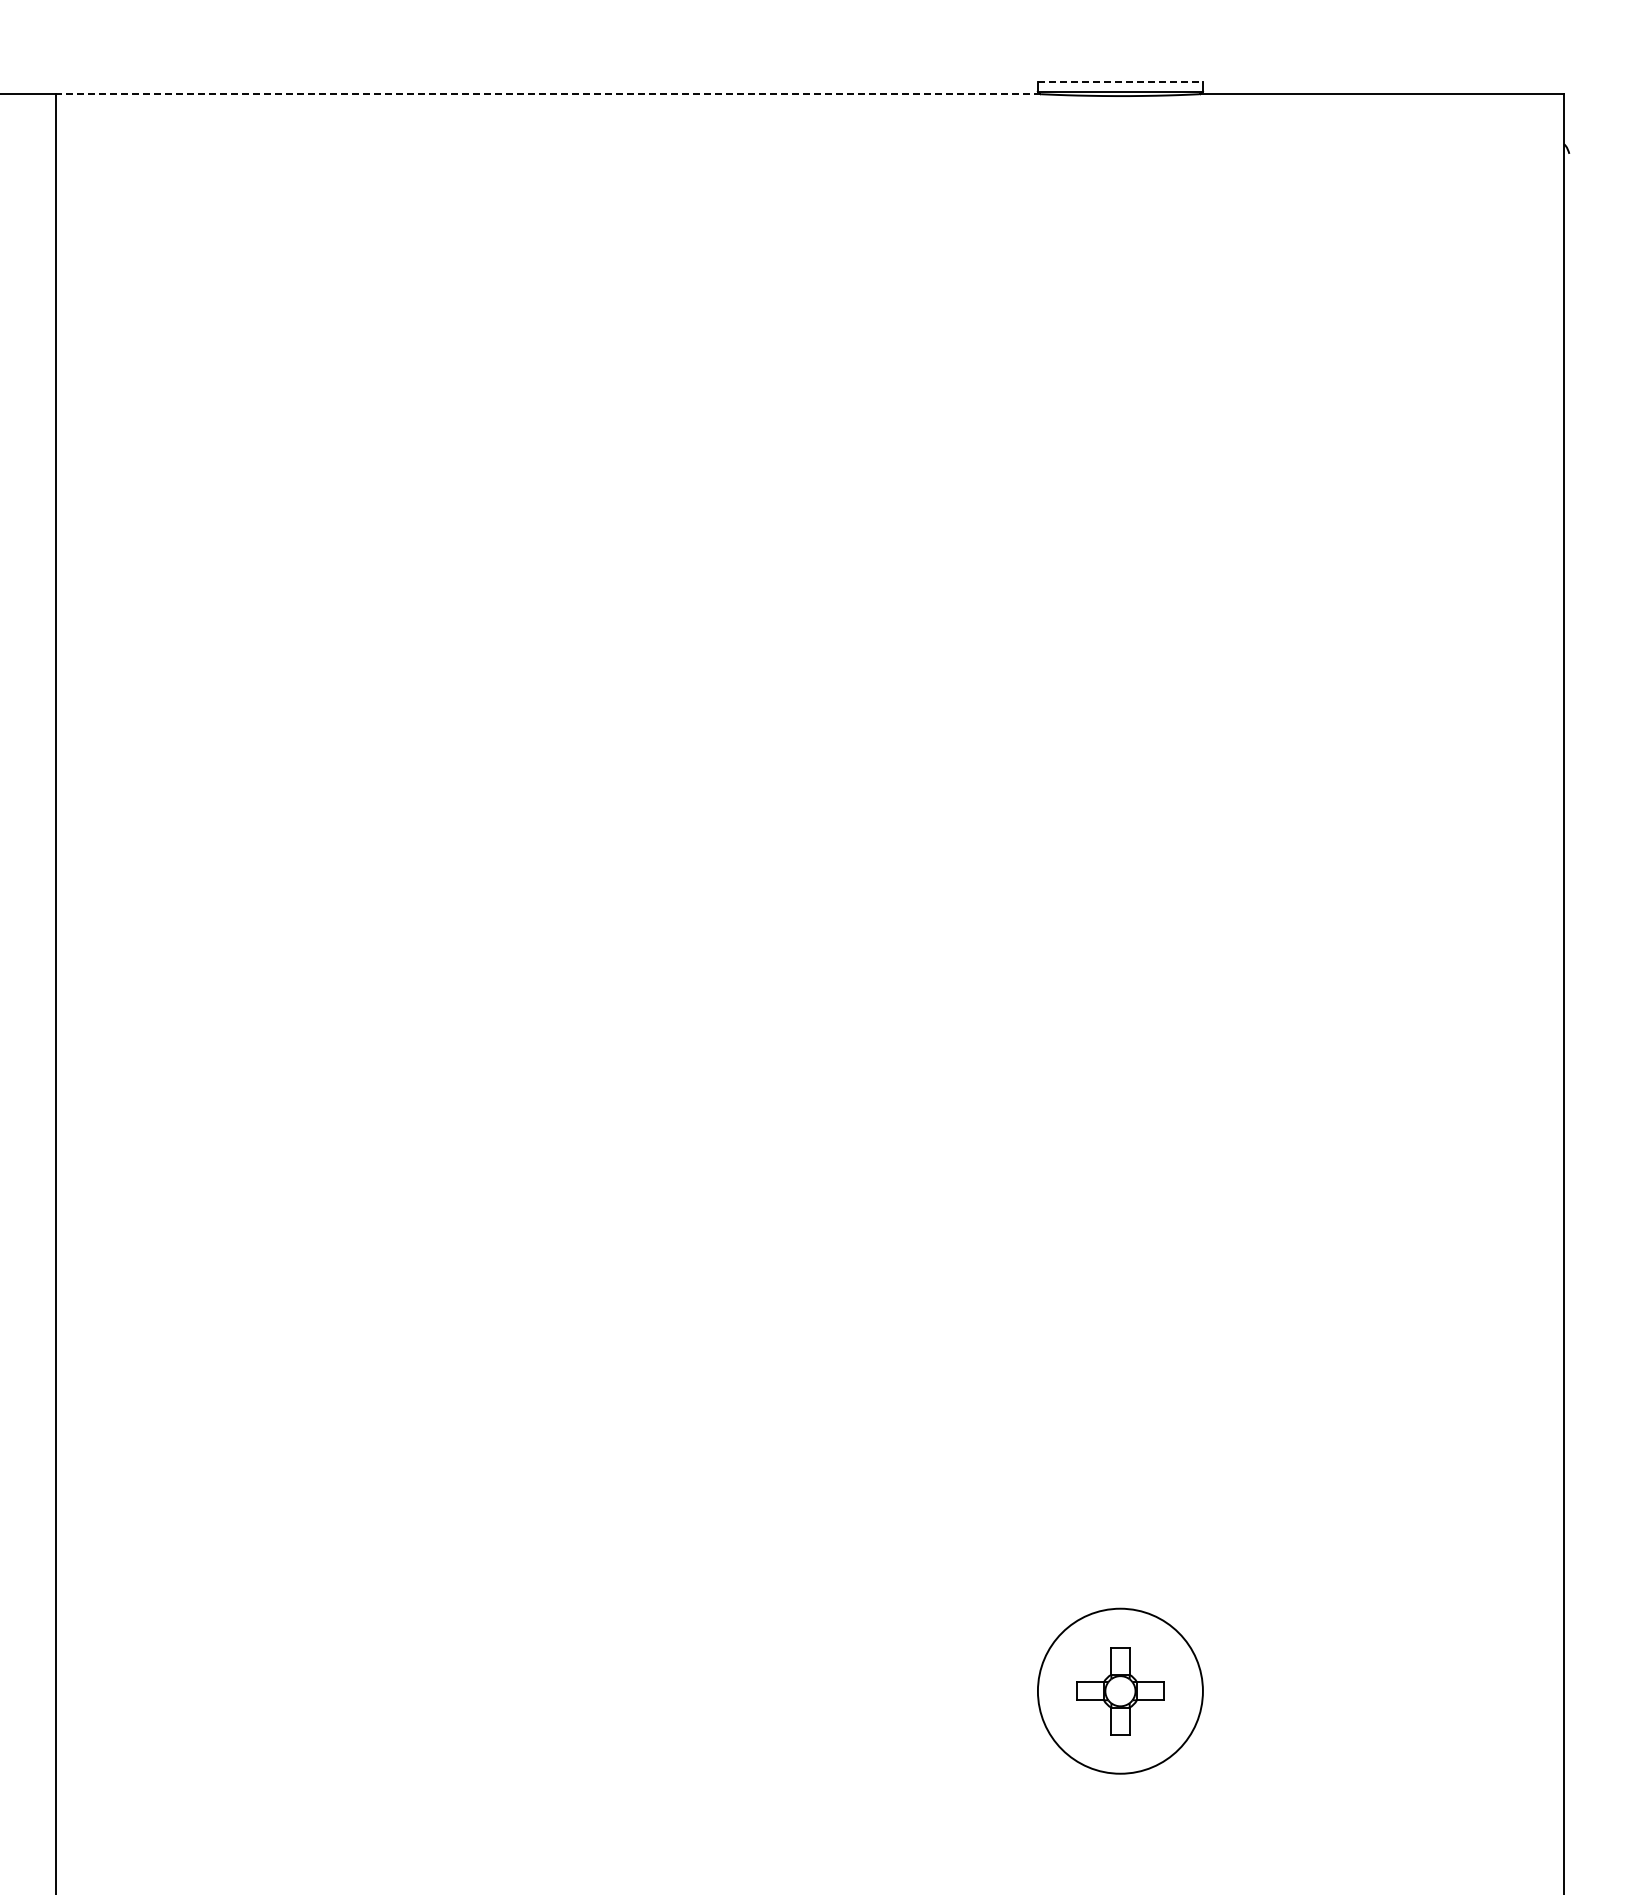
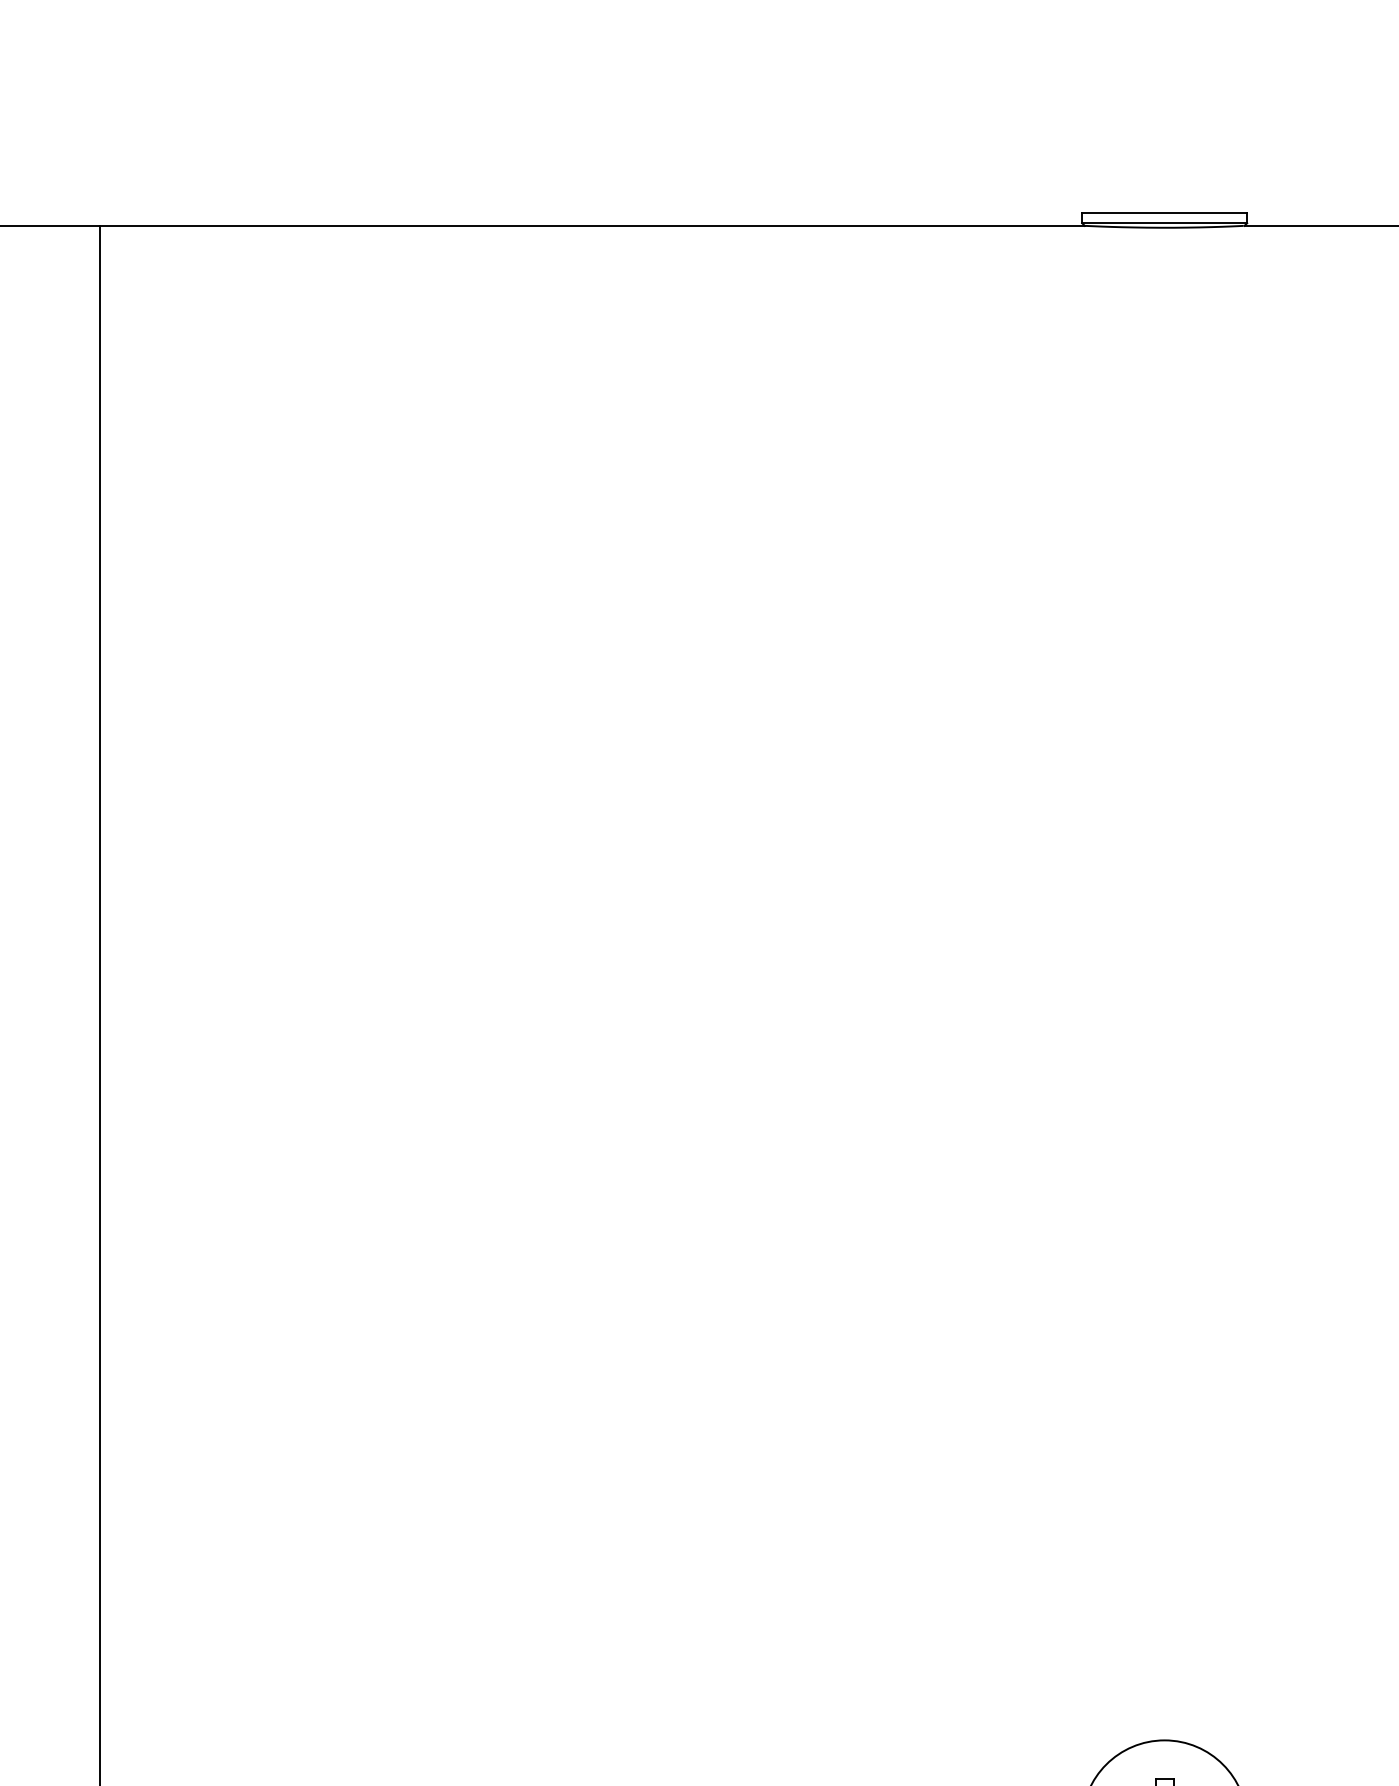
line: (1120, 81) -> (1164, 213), dashed -> solid
line: (547, 94) -> (591, 226), dashed -> solid

